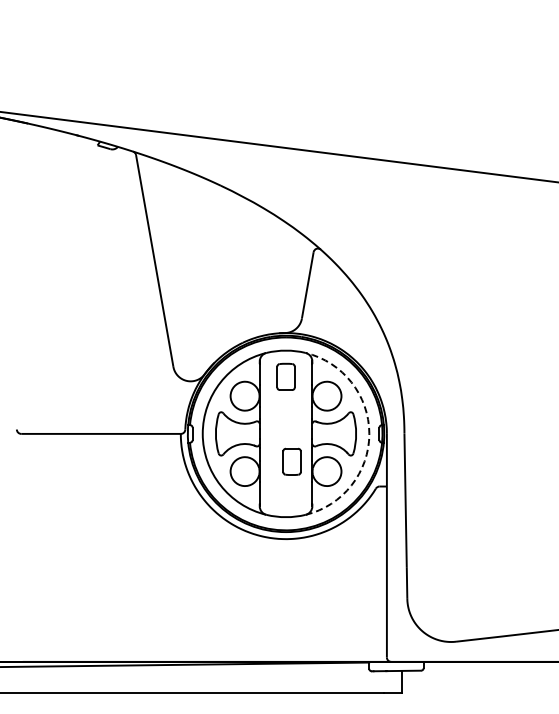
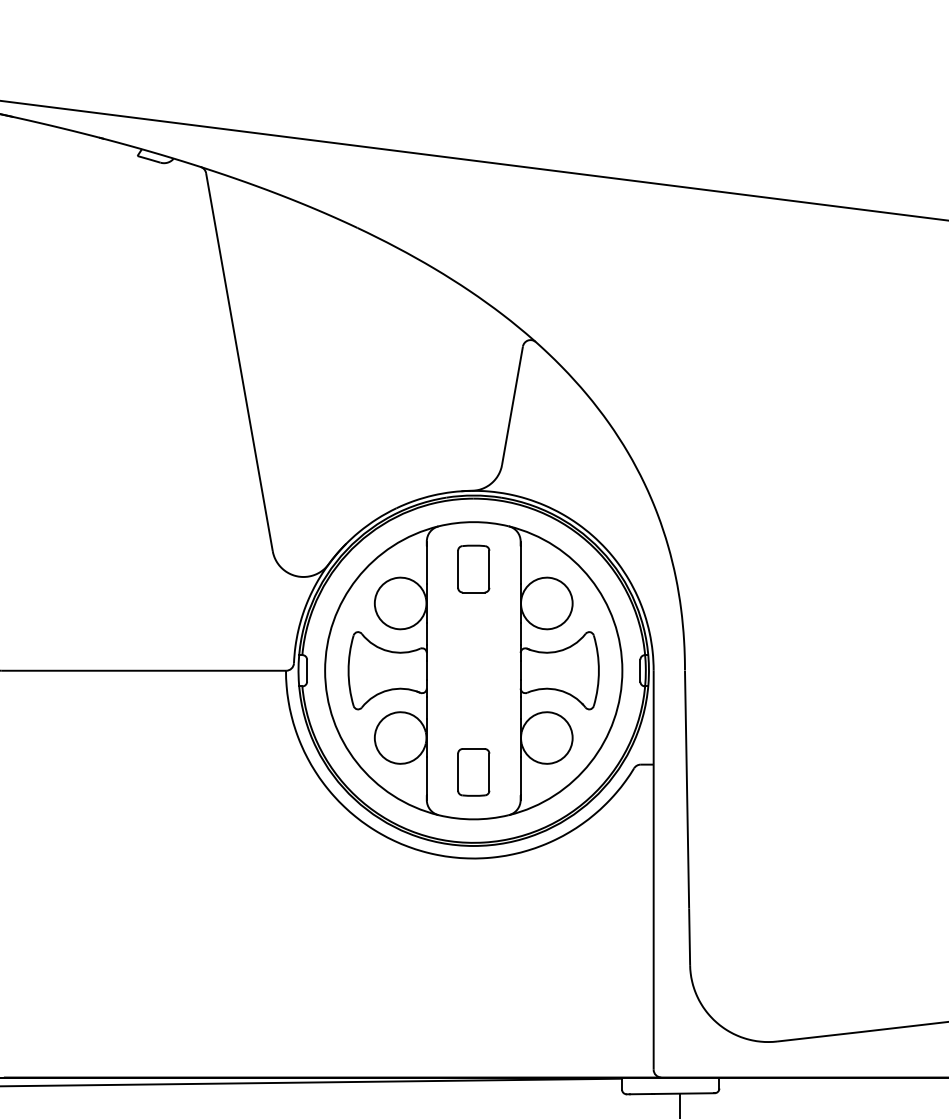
arc: (369, 433) -> (622, 670), dashed -> solid
part: (291, 461) -> (472, 771), moved

